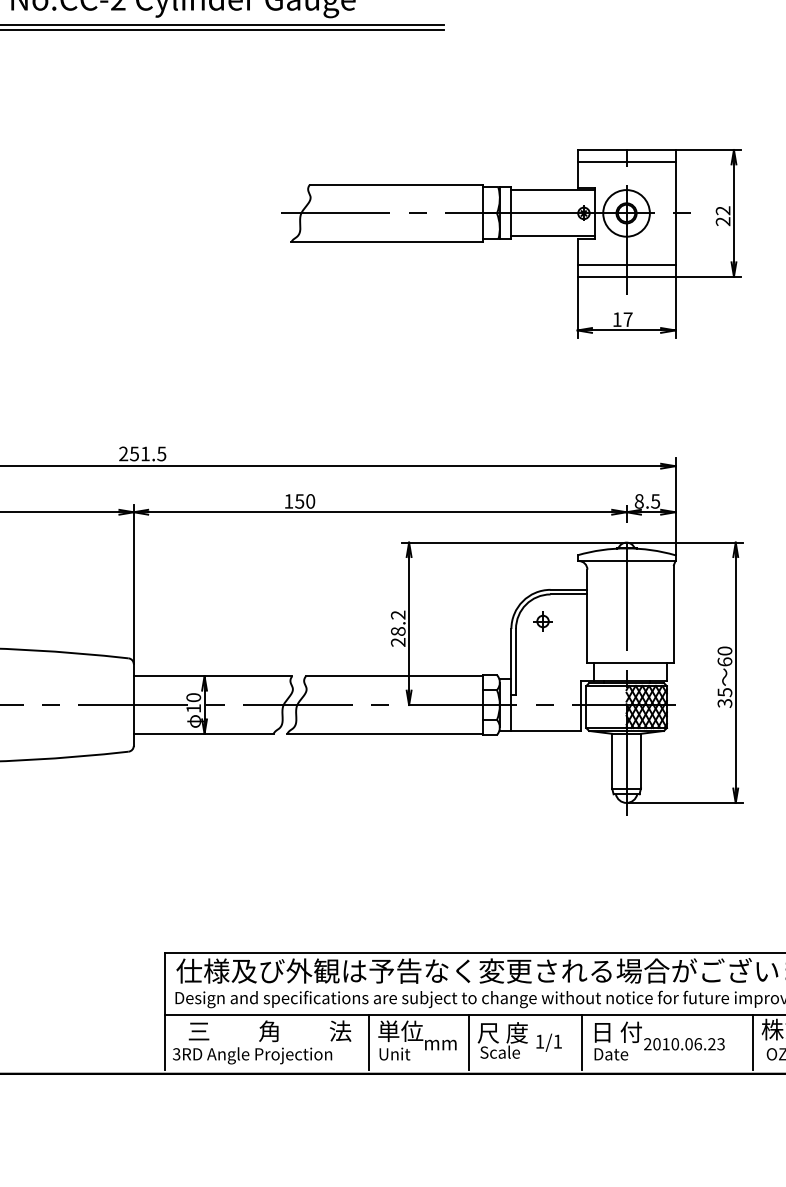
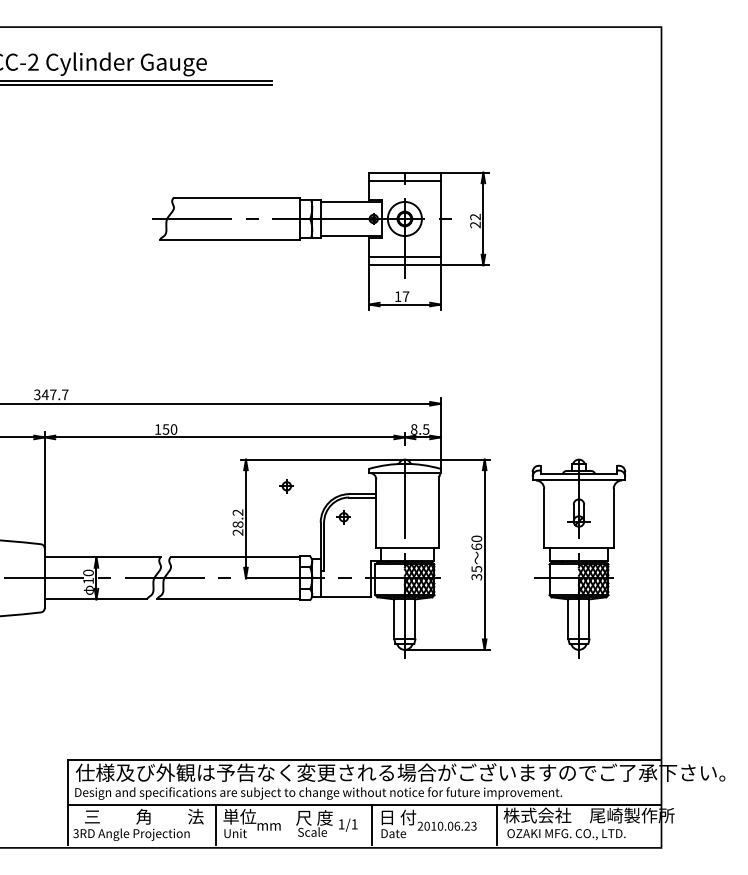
text: (143, 453) -> (51, 394), 251.5 -> 347.7
part: (464, 579) -> (286, 486), added
line: (468, 1041) -> (289, 824), removed

